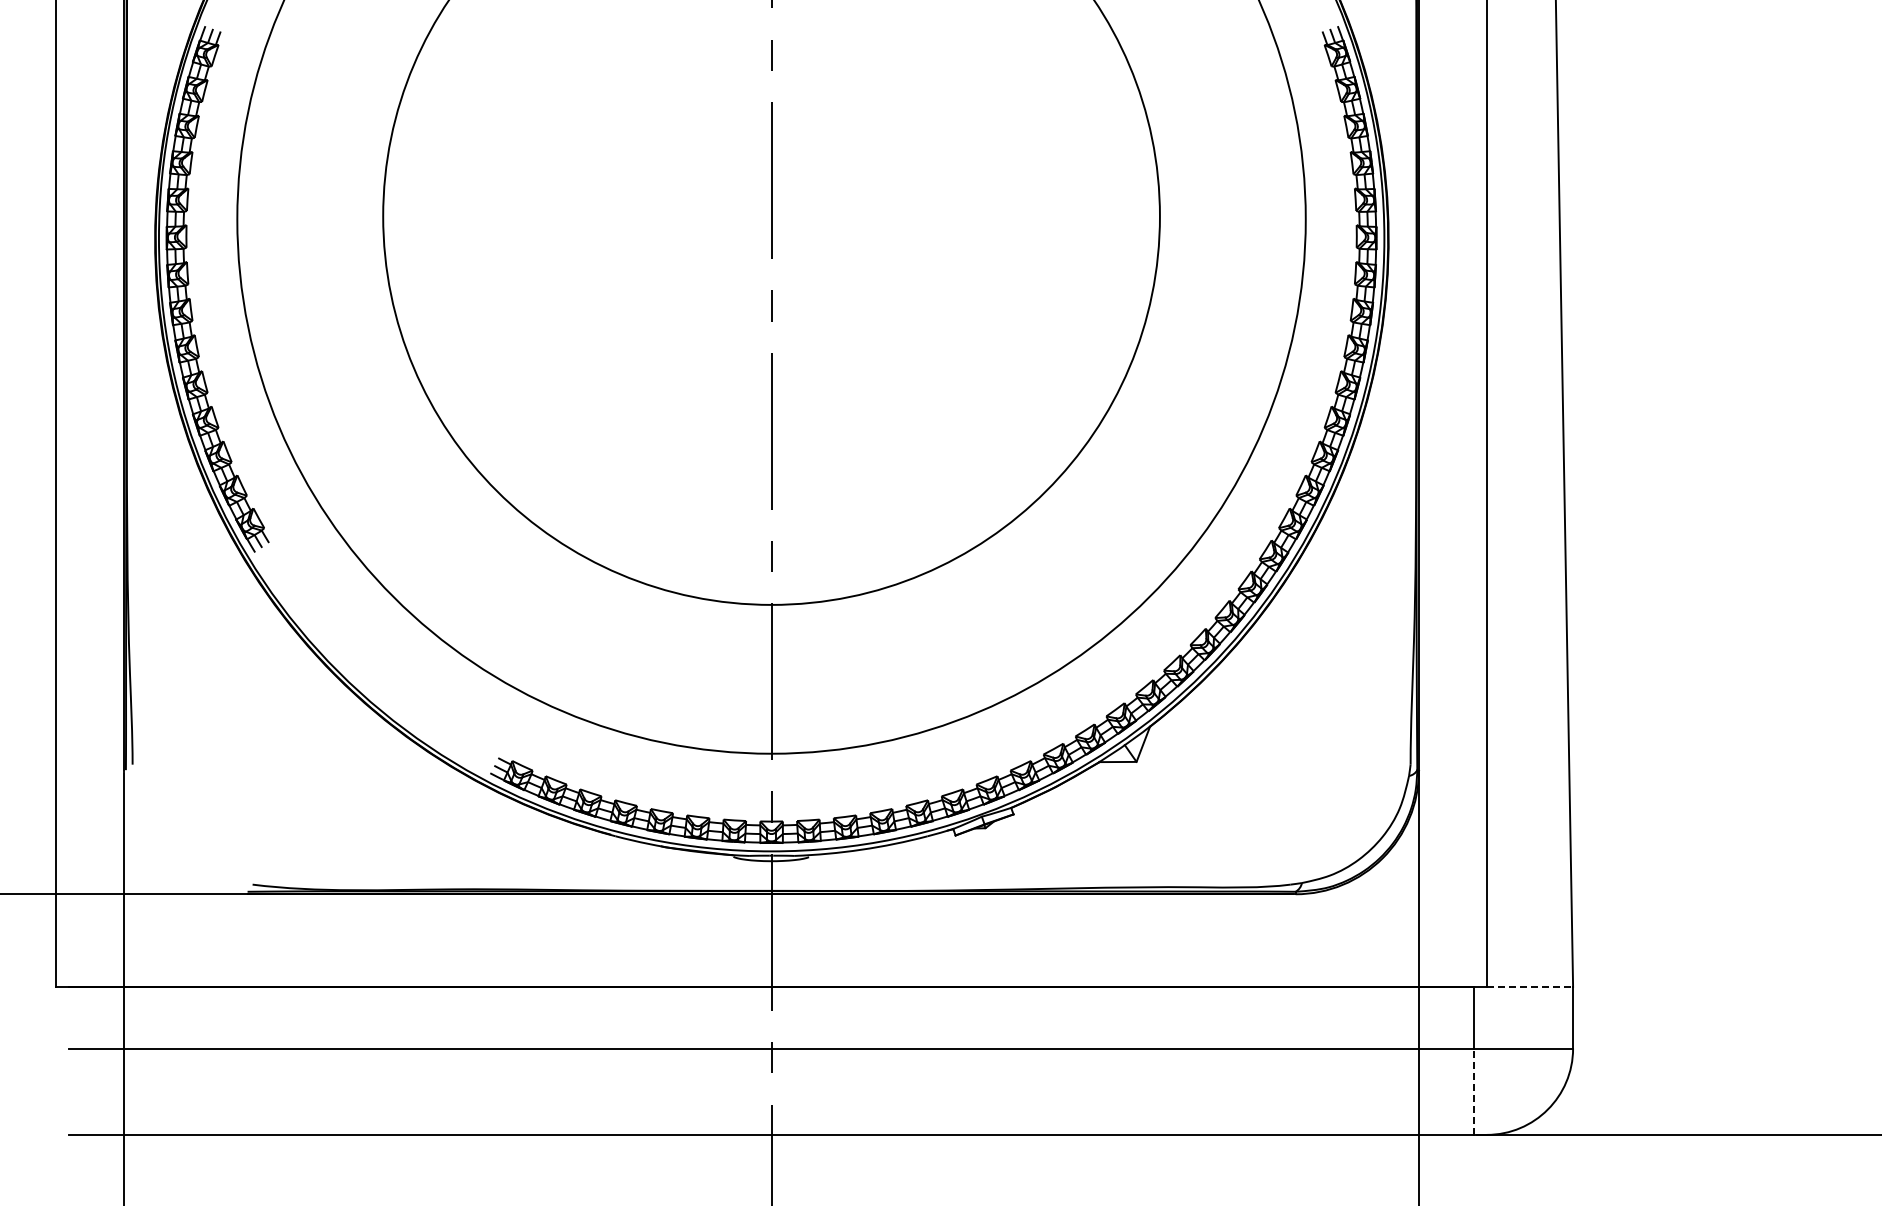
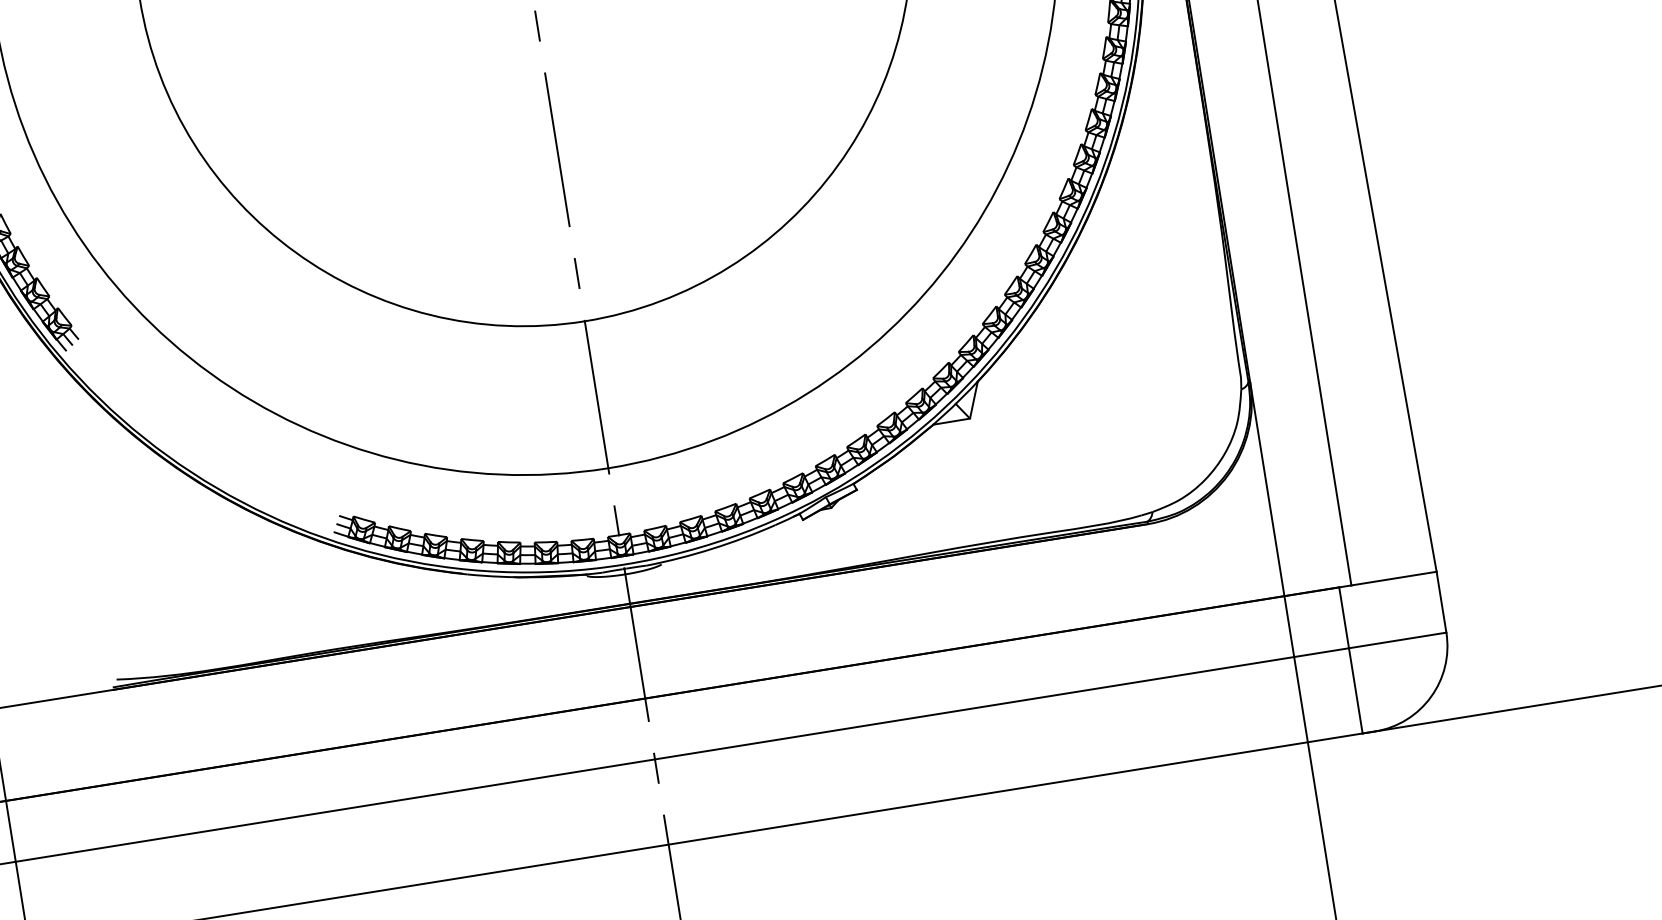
line: (1530, 986) -> (1394, 578), dashed -> solid
line: (1474, 1091) -> (1355, 690), dashed -> solid

